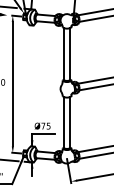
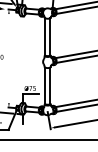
line: (12, 84) -> (8, 58), removed

